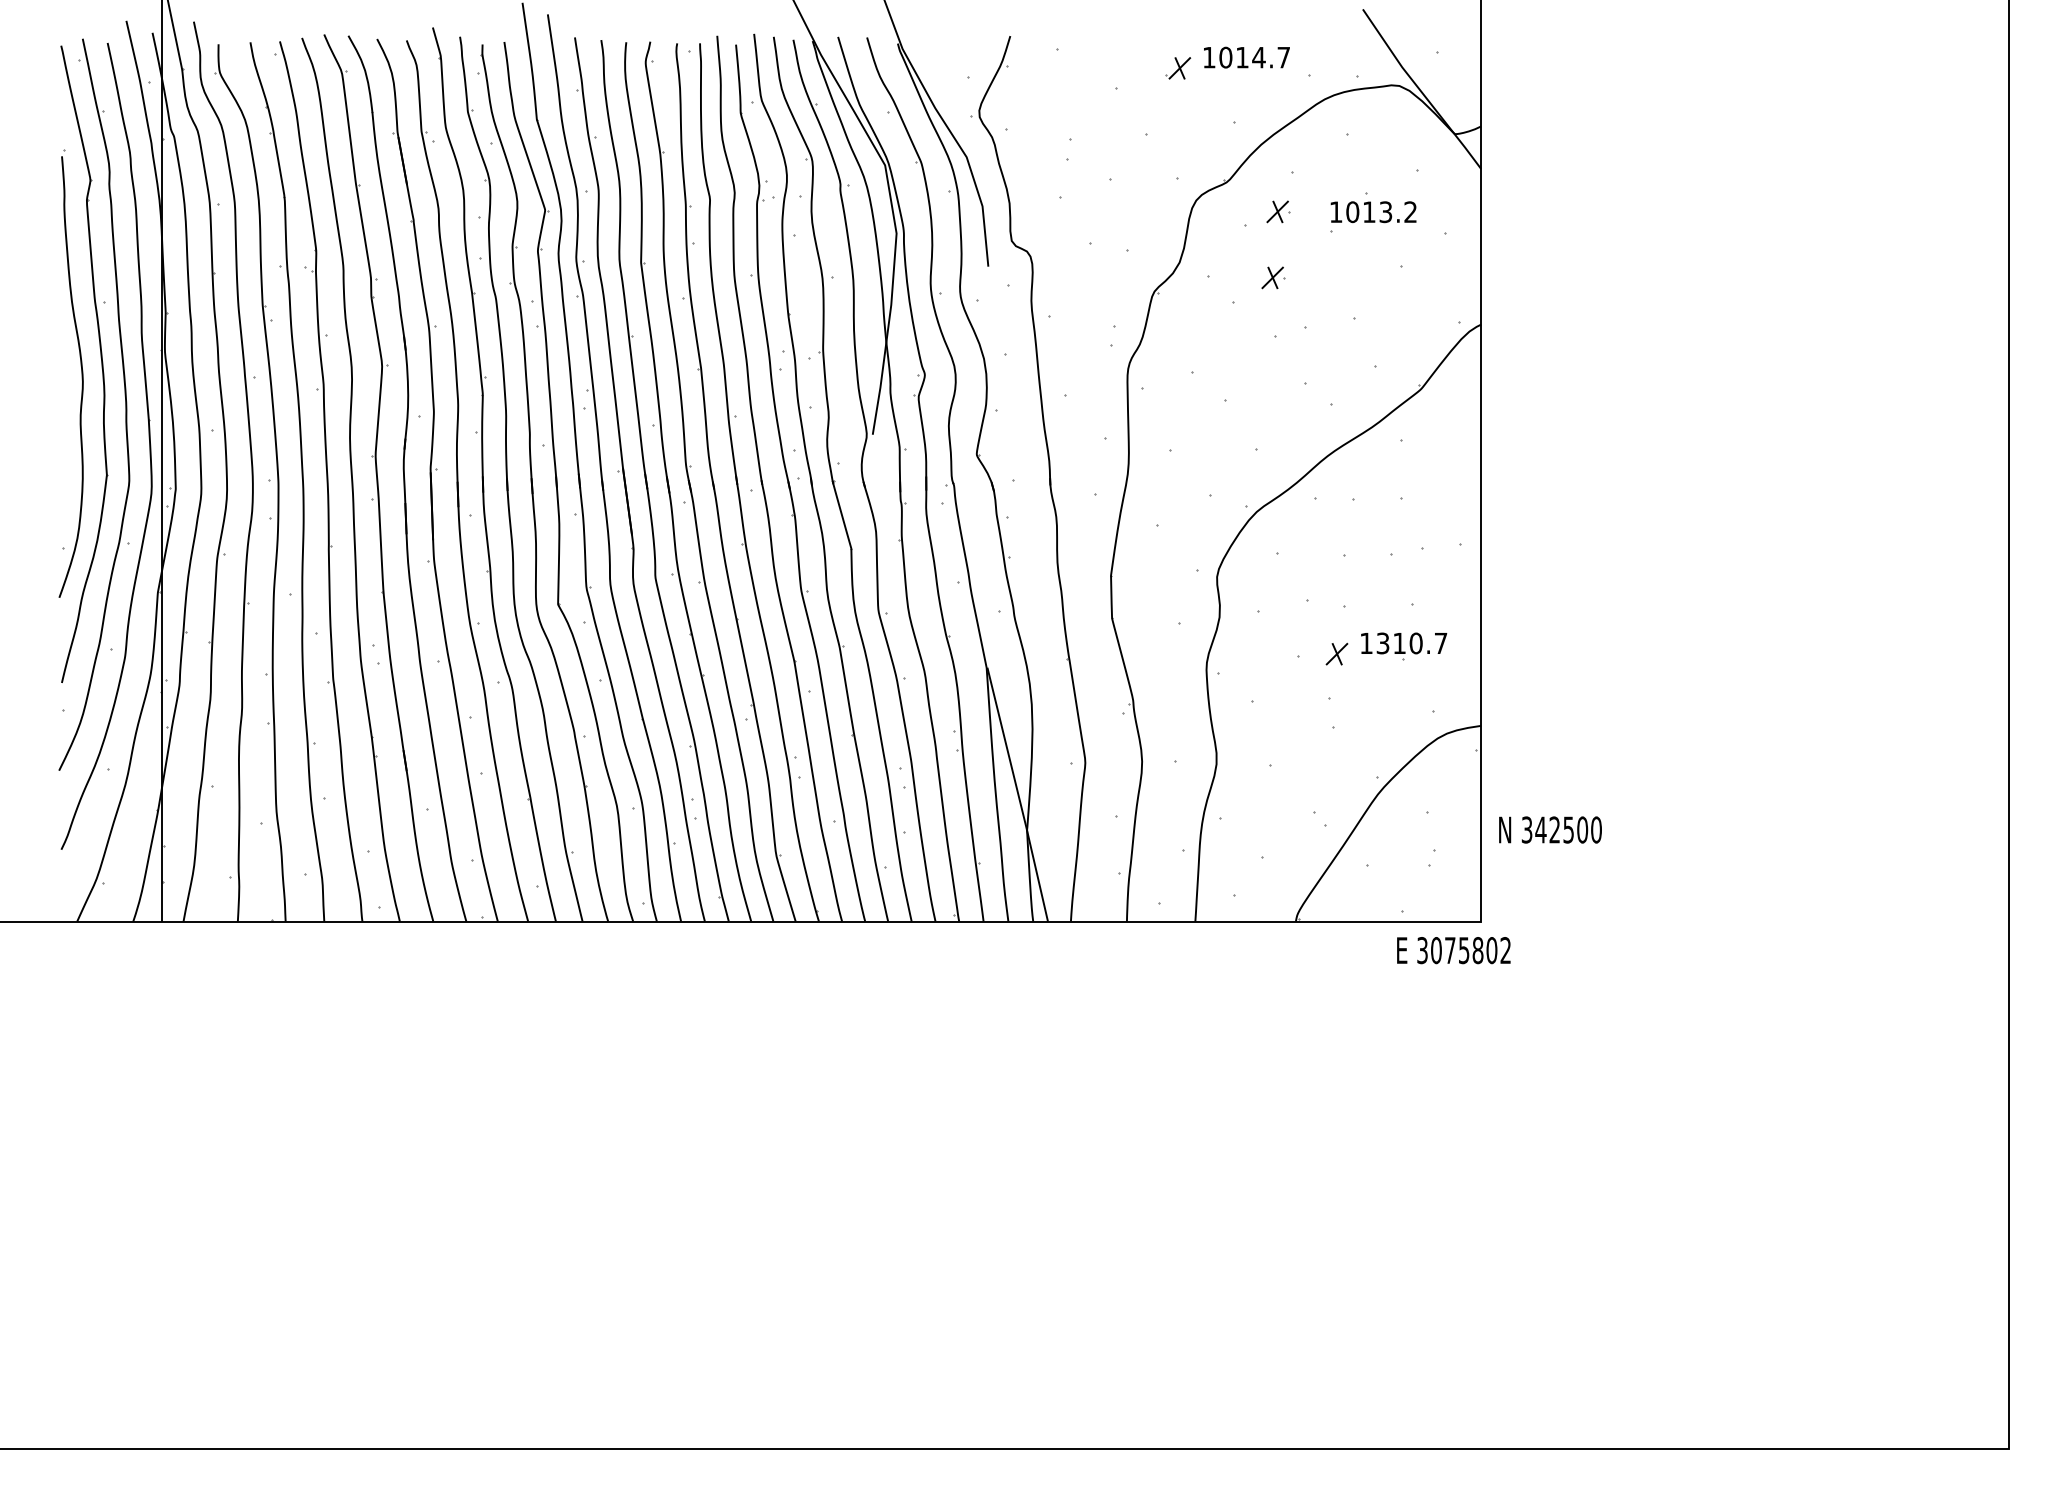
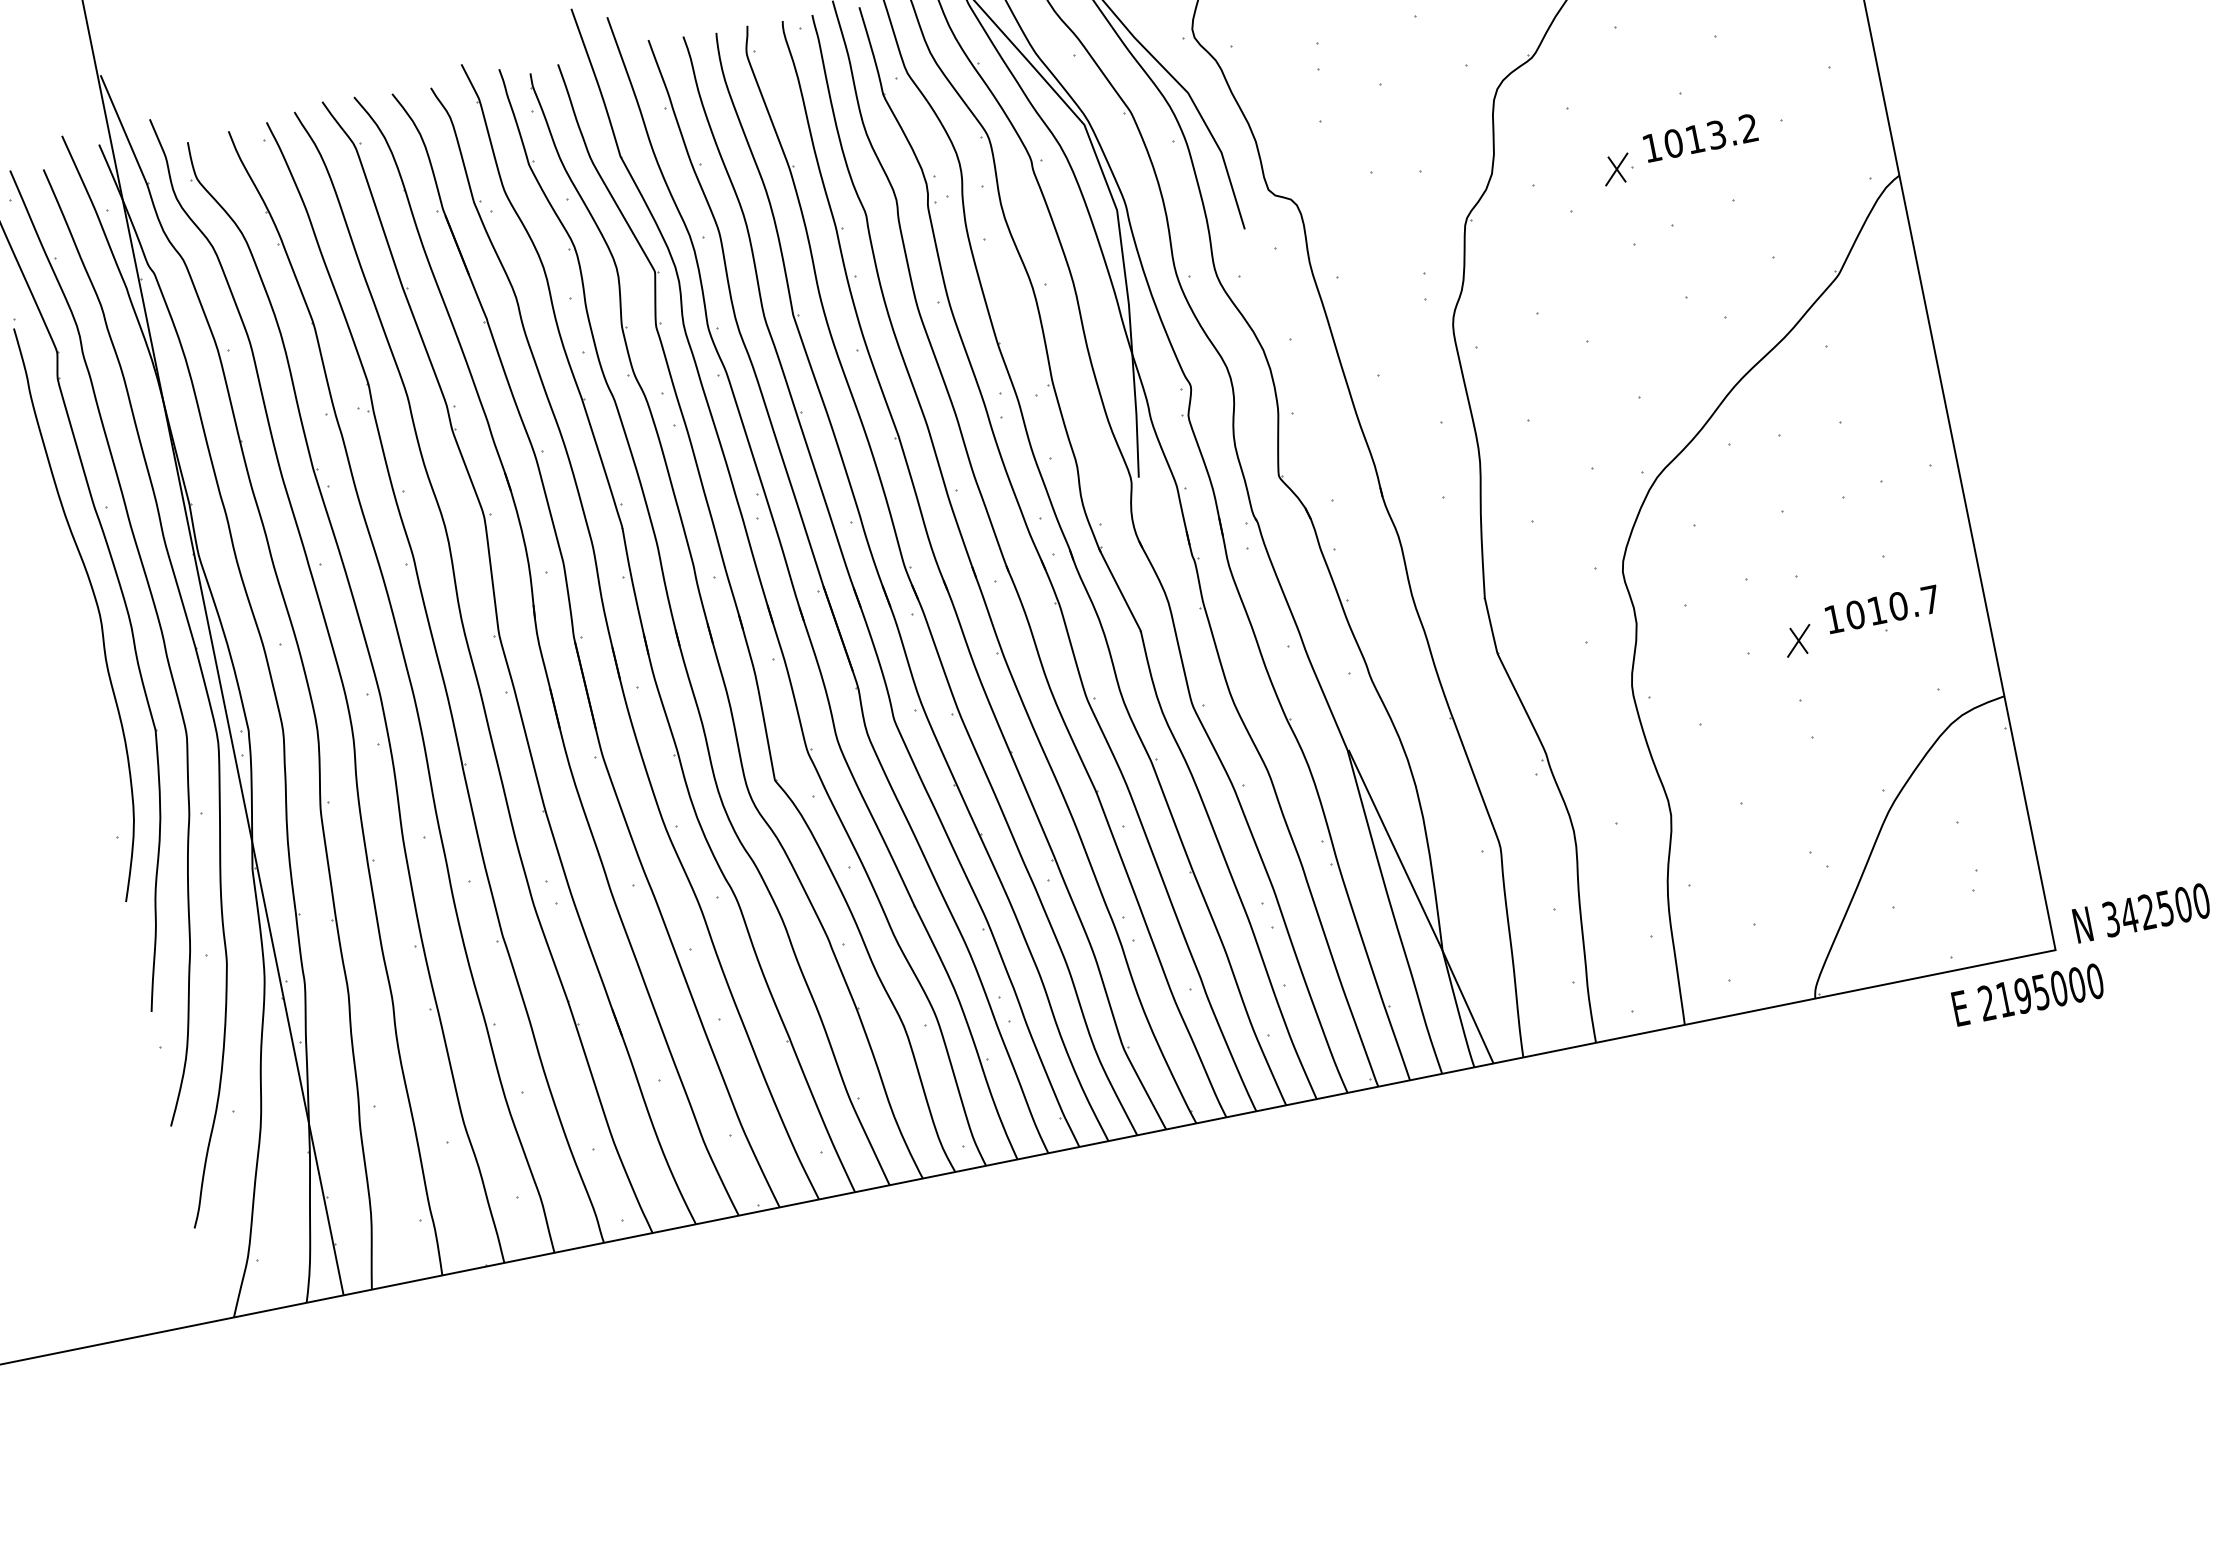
part: (1278, 211) -> (1606, 81), removed
text: (1373, 212) -> (1700, 138), moved
text: (1382, 643) -> (1854, 615), 1310.7 -> 1010.7
text: (1550, 829) -> (2141, 912), moved
text: (1464, 950) -> (2041, 992), 3075802 -> 2195000

